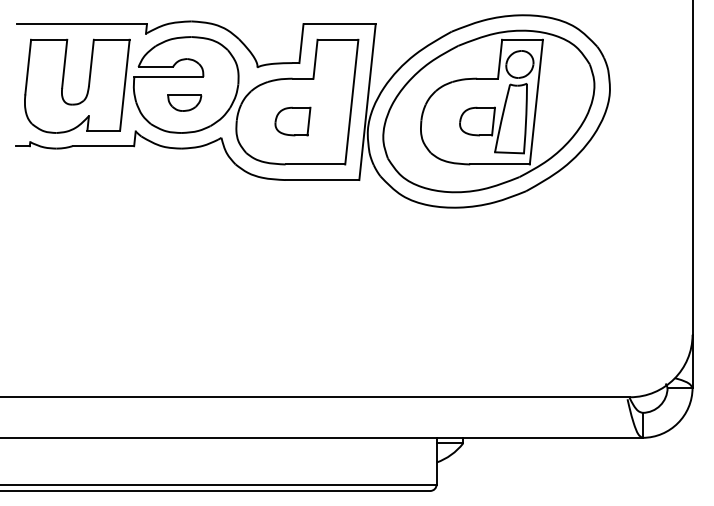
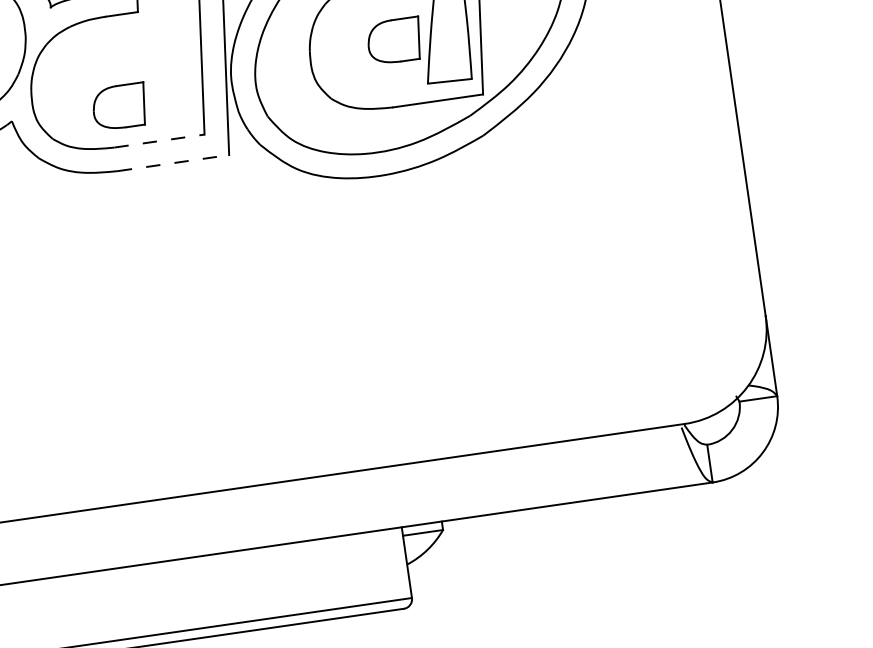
part: (292, 121) -> (119, 106), moved
line: (315, 164) -> (159, 141), solid -> dashed
line: (322, 180) -> (173, 163), solid -> dashed

